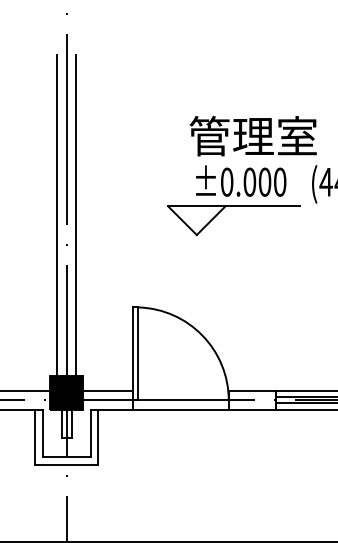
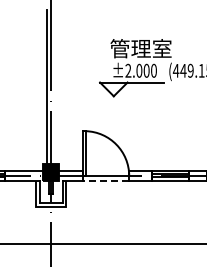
text: (227, 181) -> (128, 70), ±0.000 -> ±2.000
line: (75, 214) -> (55, 86), removed
line: (181, 409) -> (106, 180), solid -> dashed

